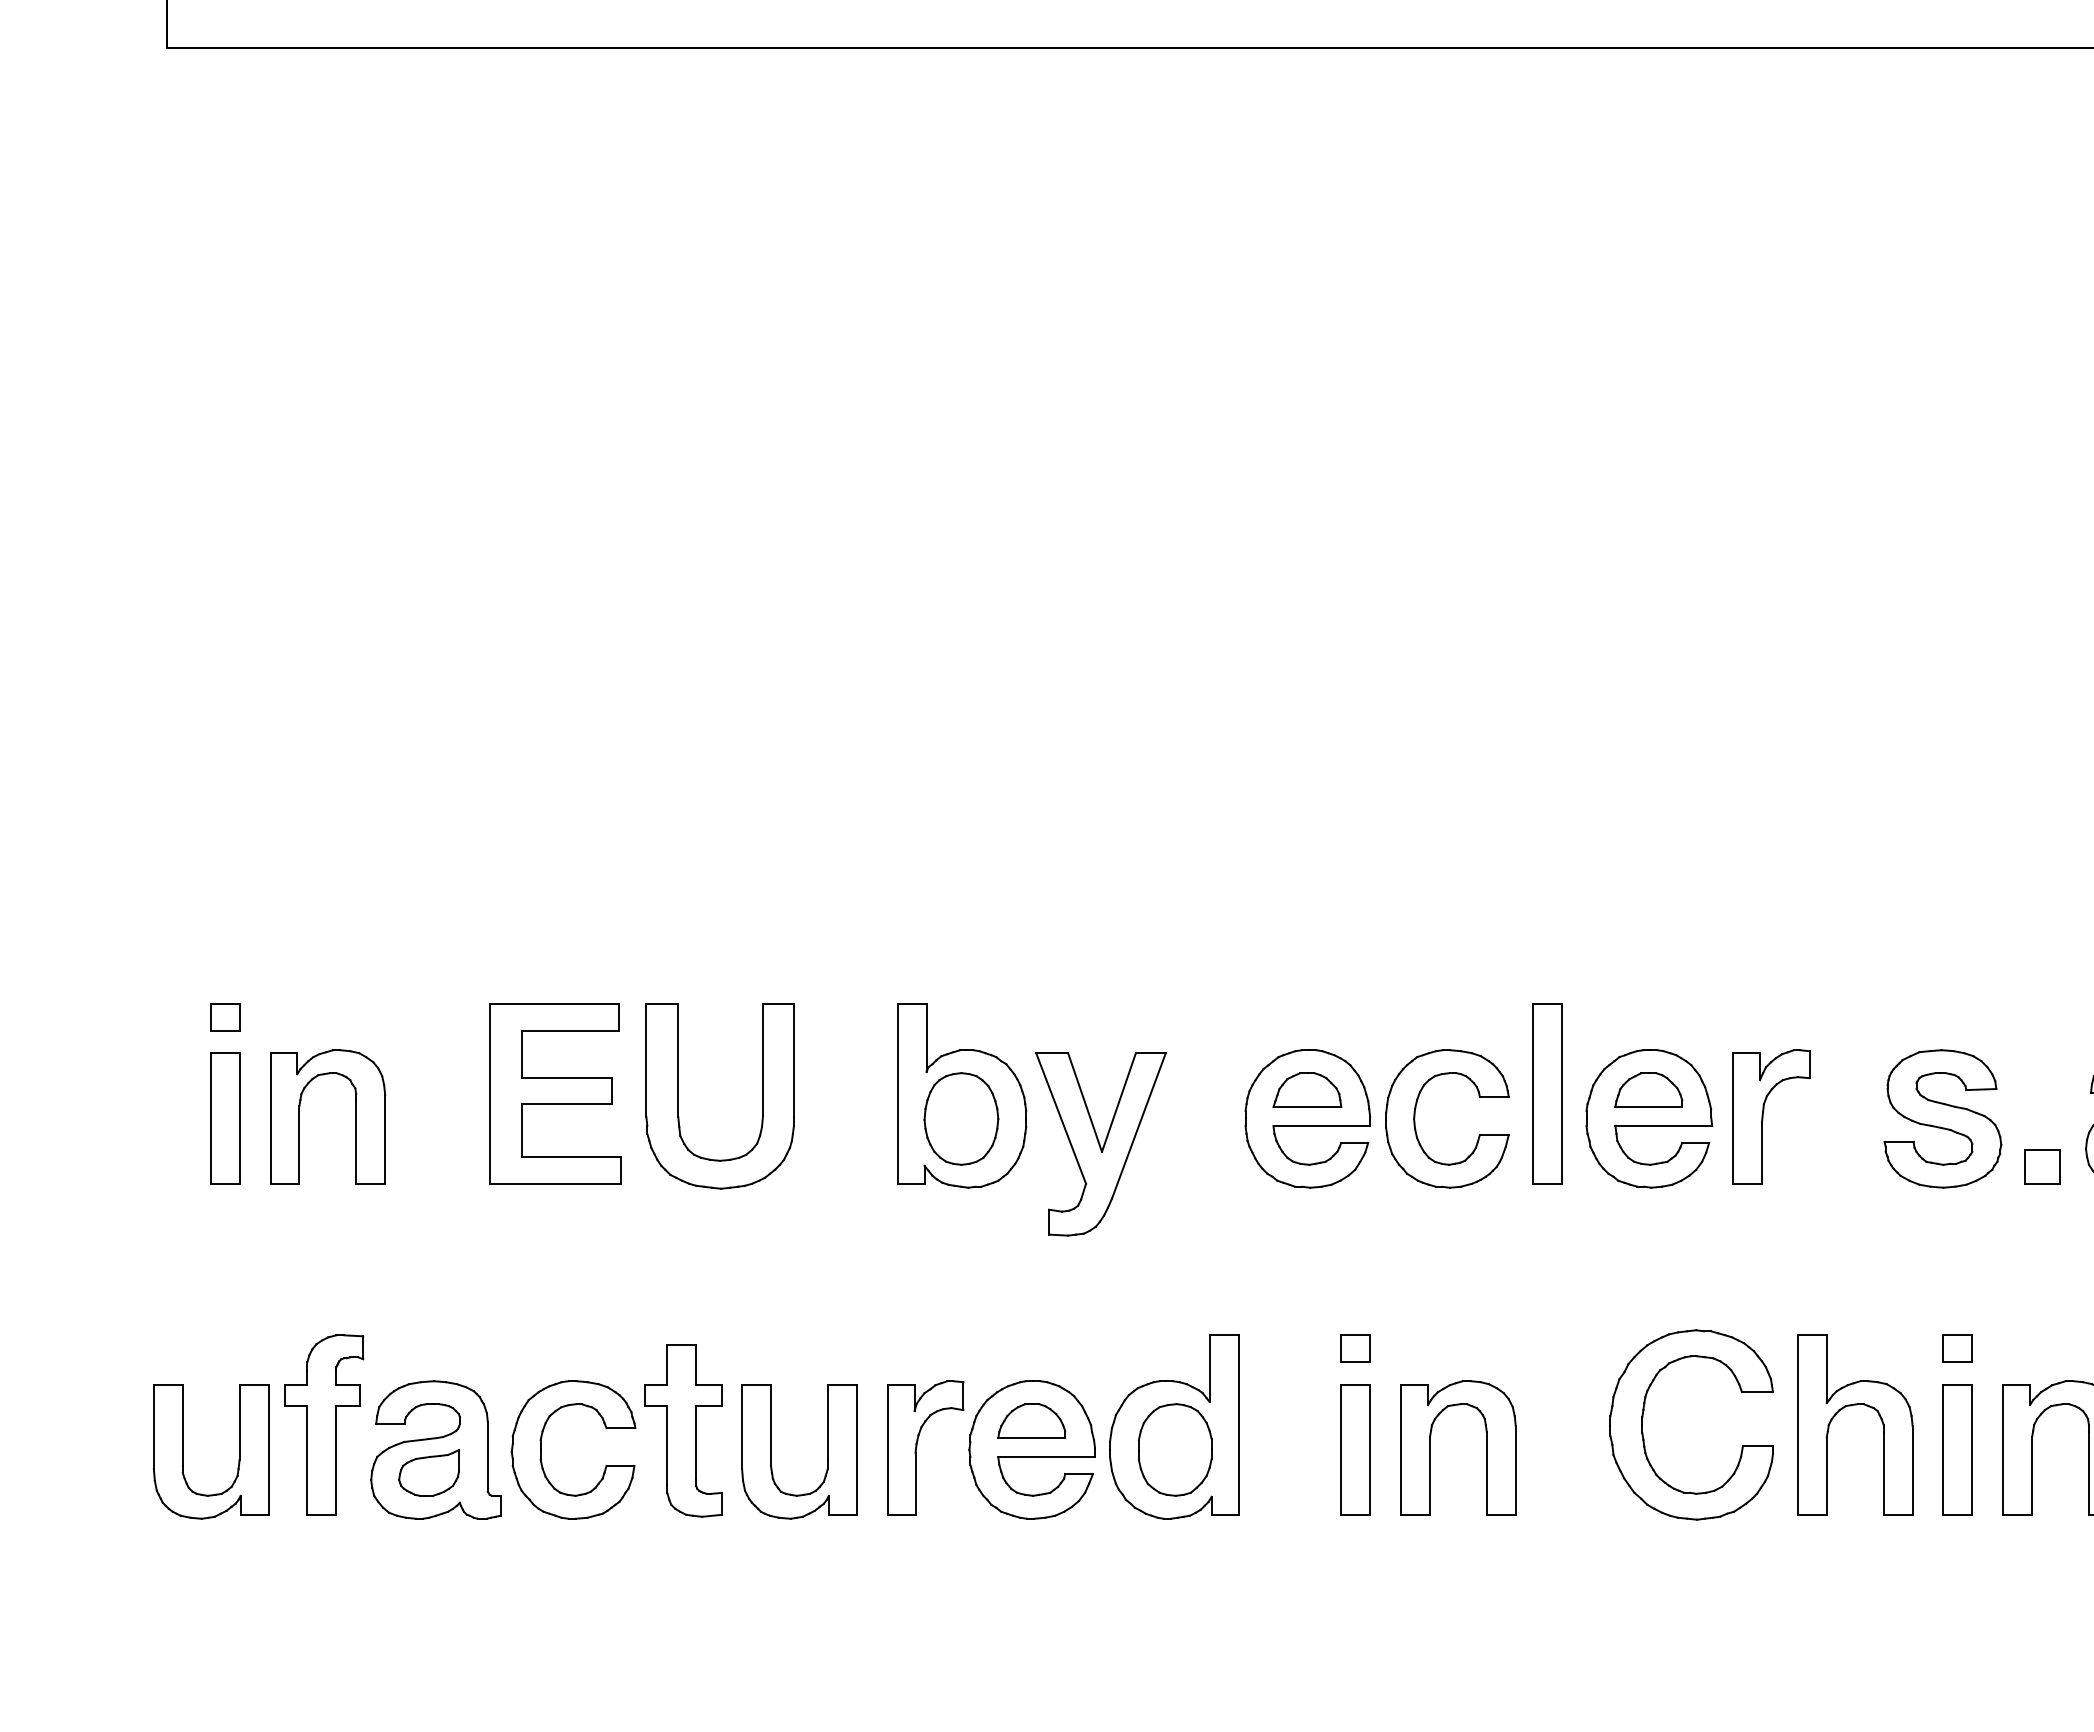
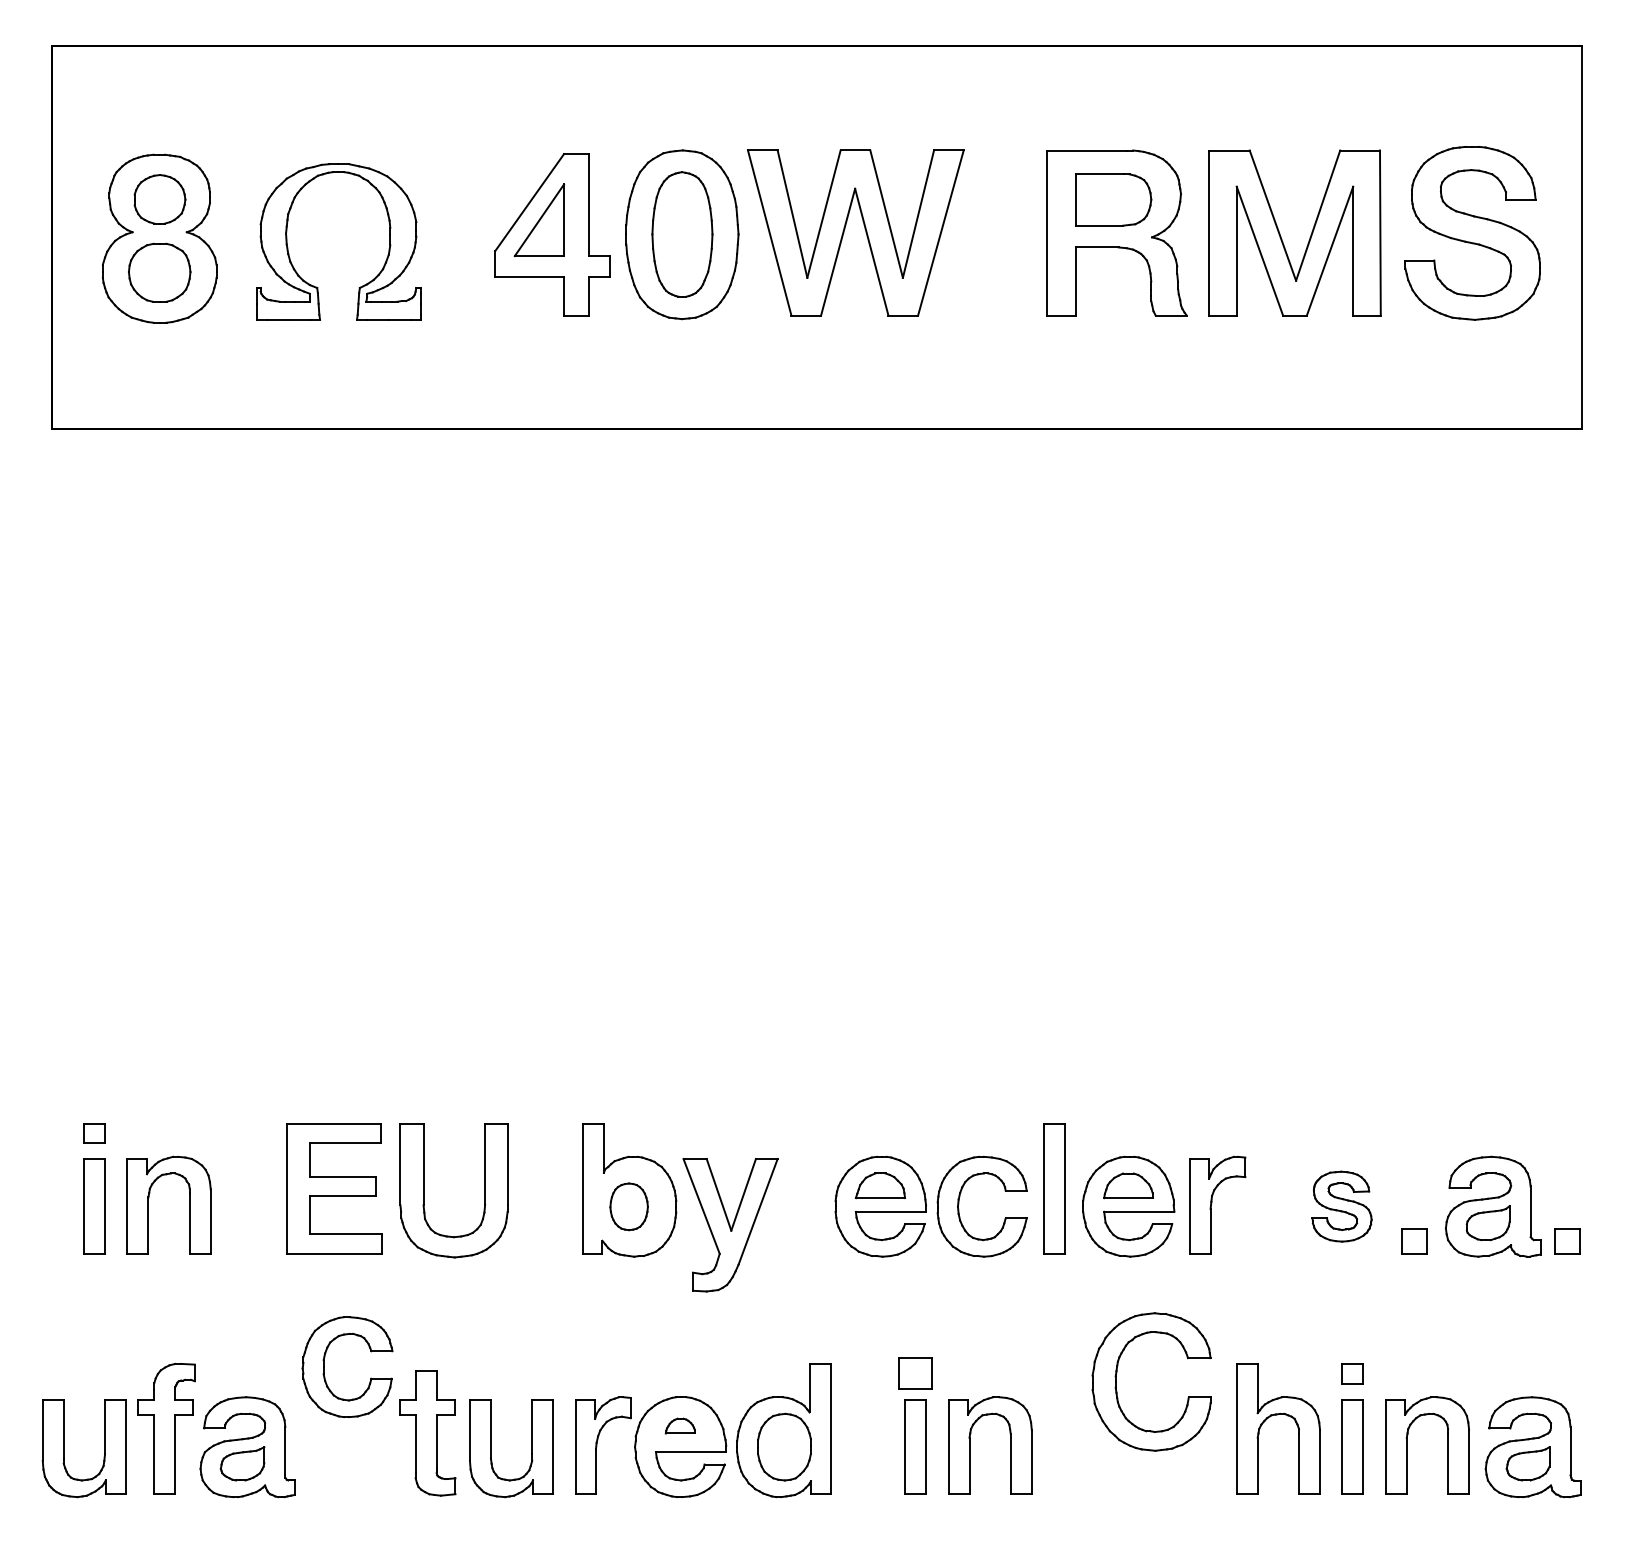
part: (960, 1118) -> (628, 1206), size x0.7
part: (1942, 1118) -> (1341, 1206), size x0.7
part: (1355, 1348) -> (915, 1373), size x1.6
part: (1644, 1413) -> (1117, 1373), moved
part: (1032, 1420) -> (680, 1425), size x0.6
part: (541, 1450) -> (324, 1367), moved

